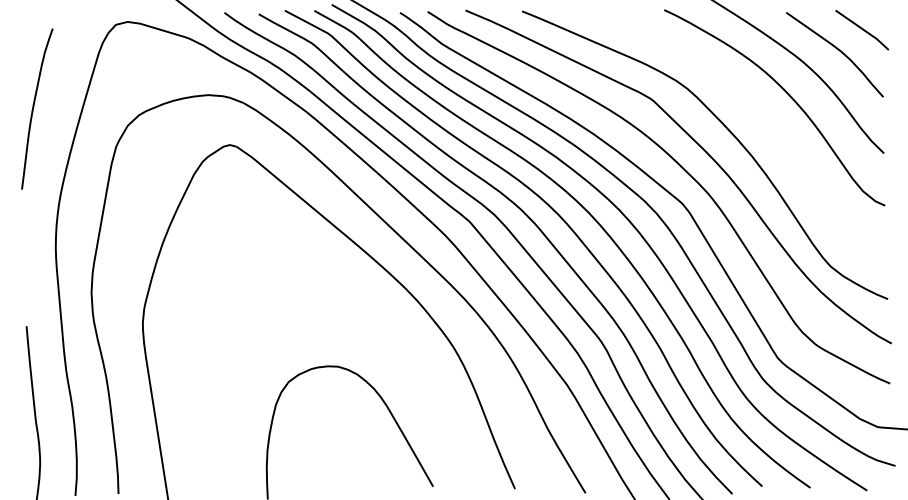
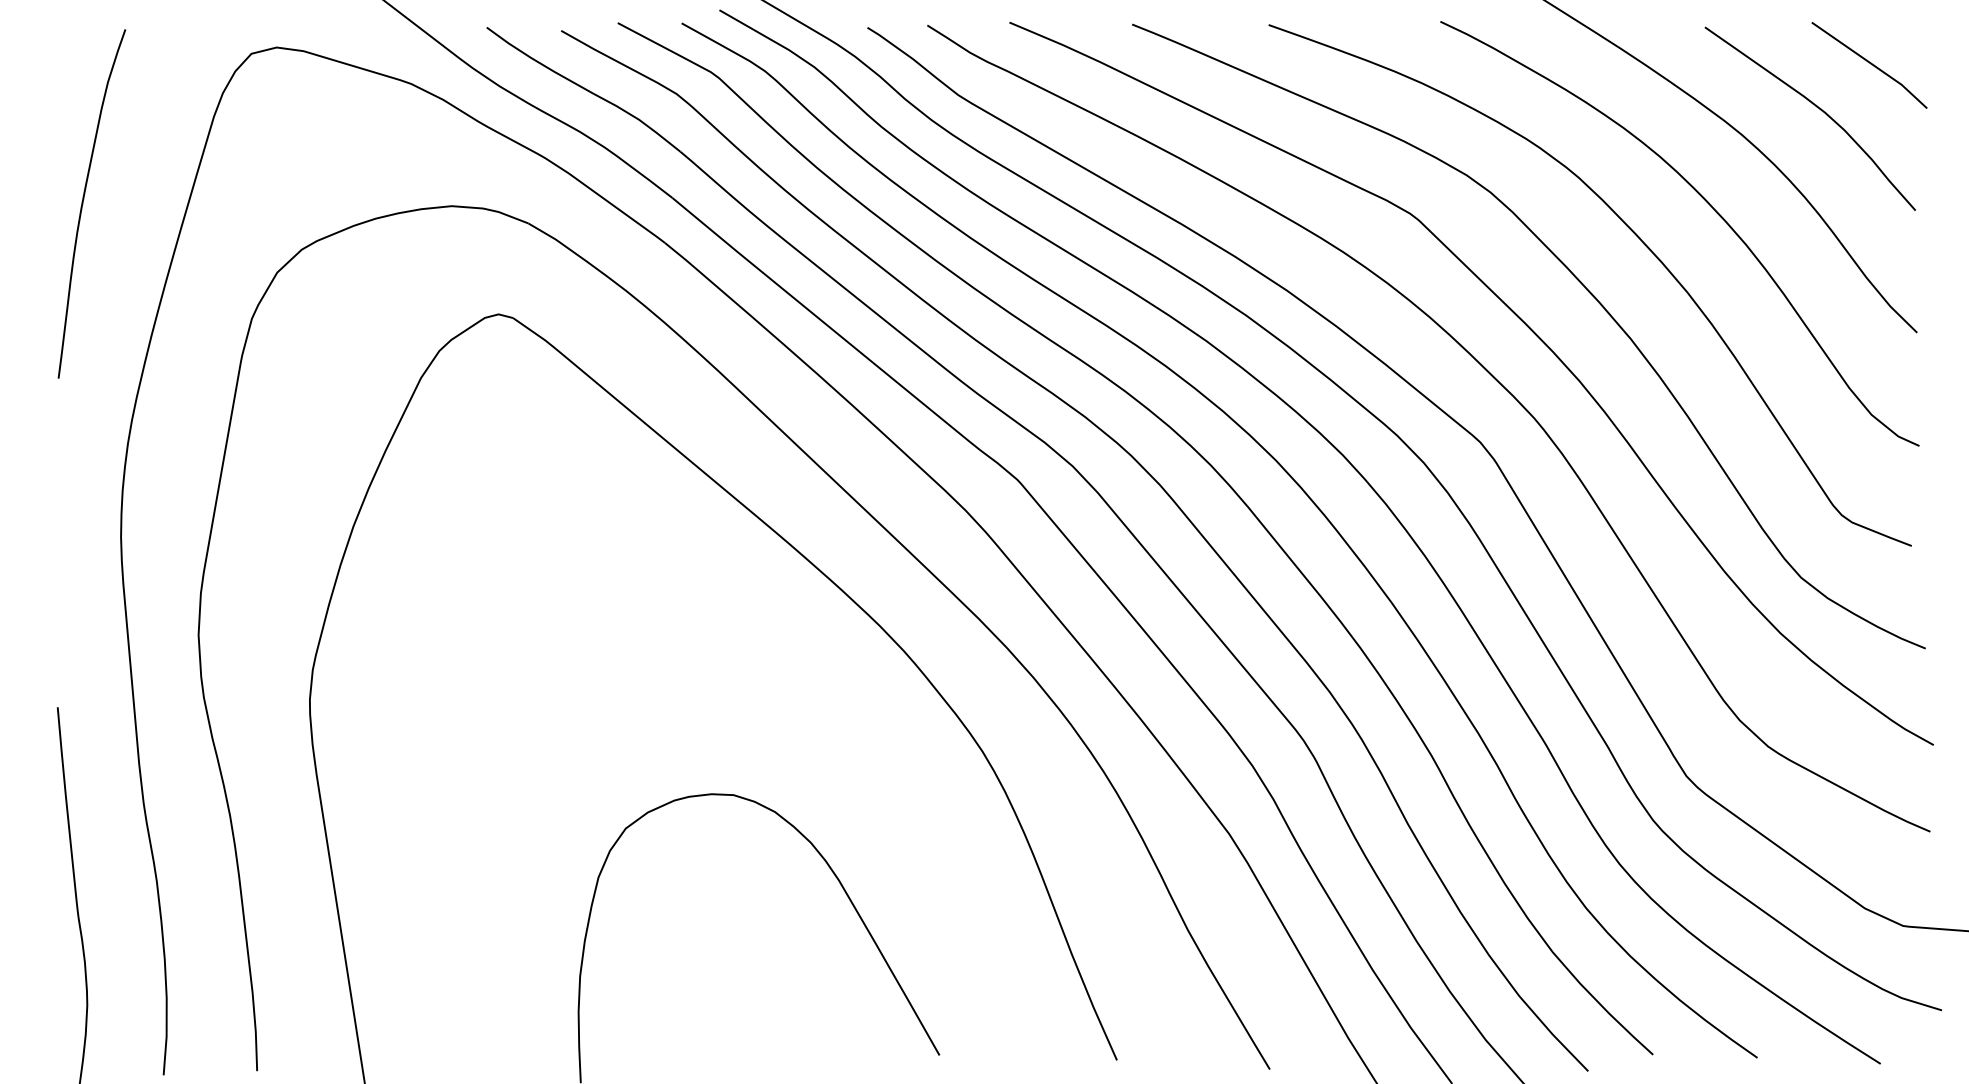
curve: (34, 107) -> (85, 200), moved
curve: (754, 109) -> (1636, 237), added

